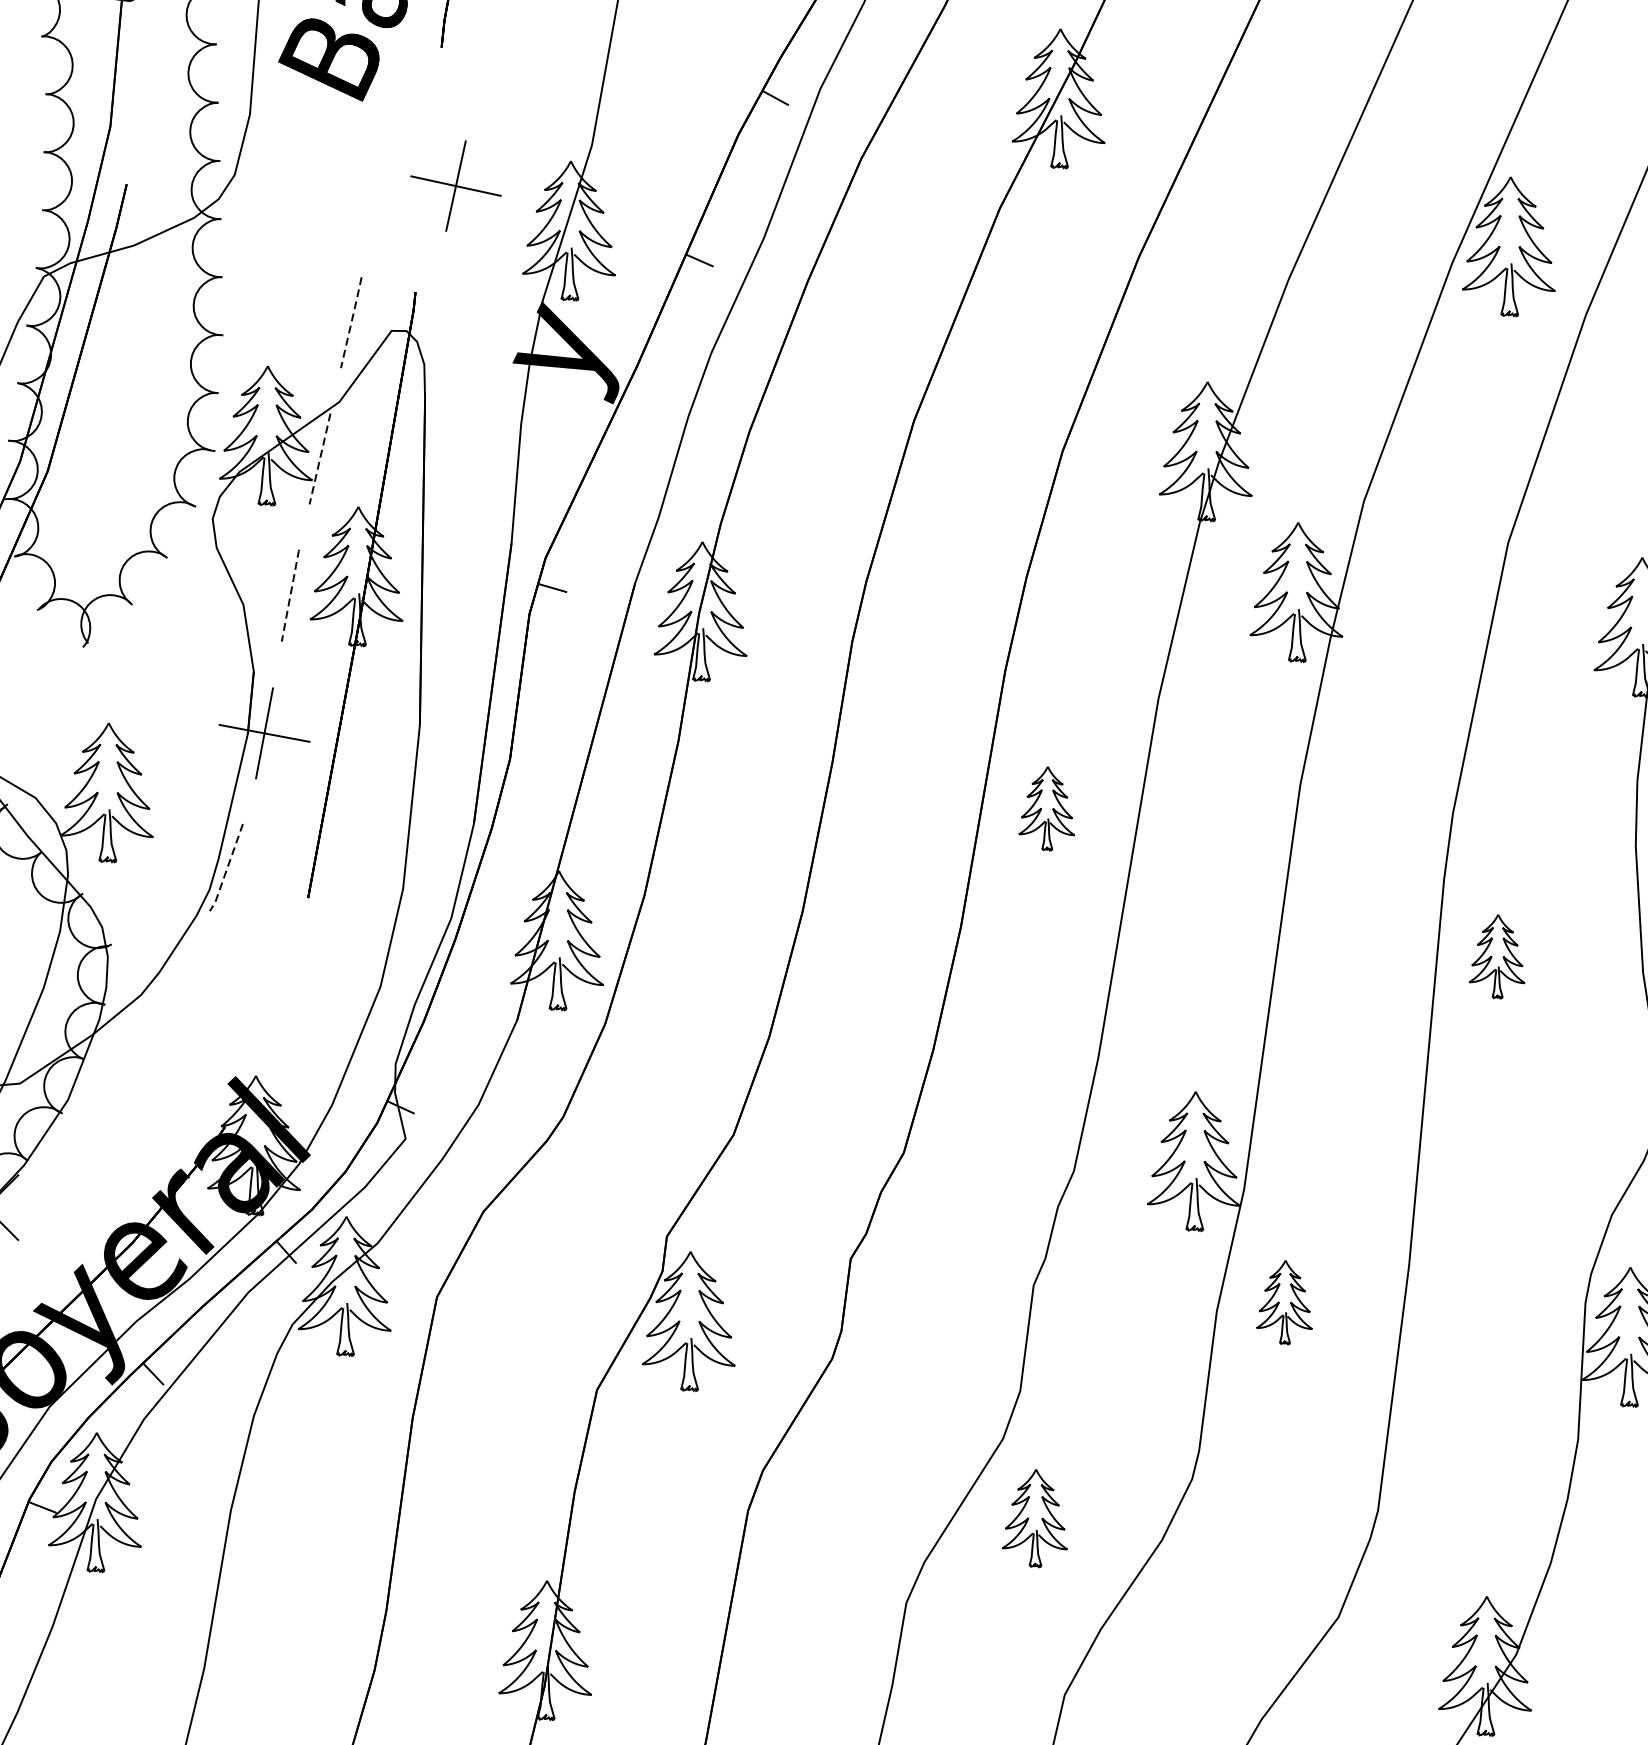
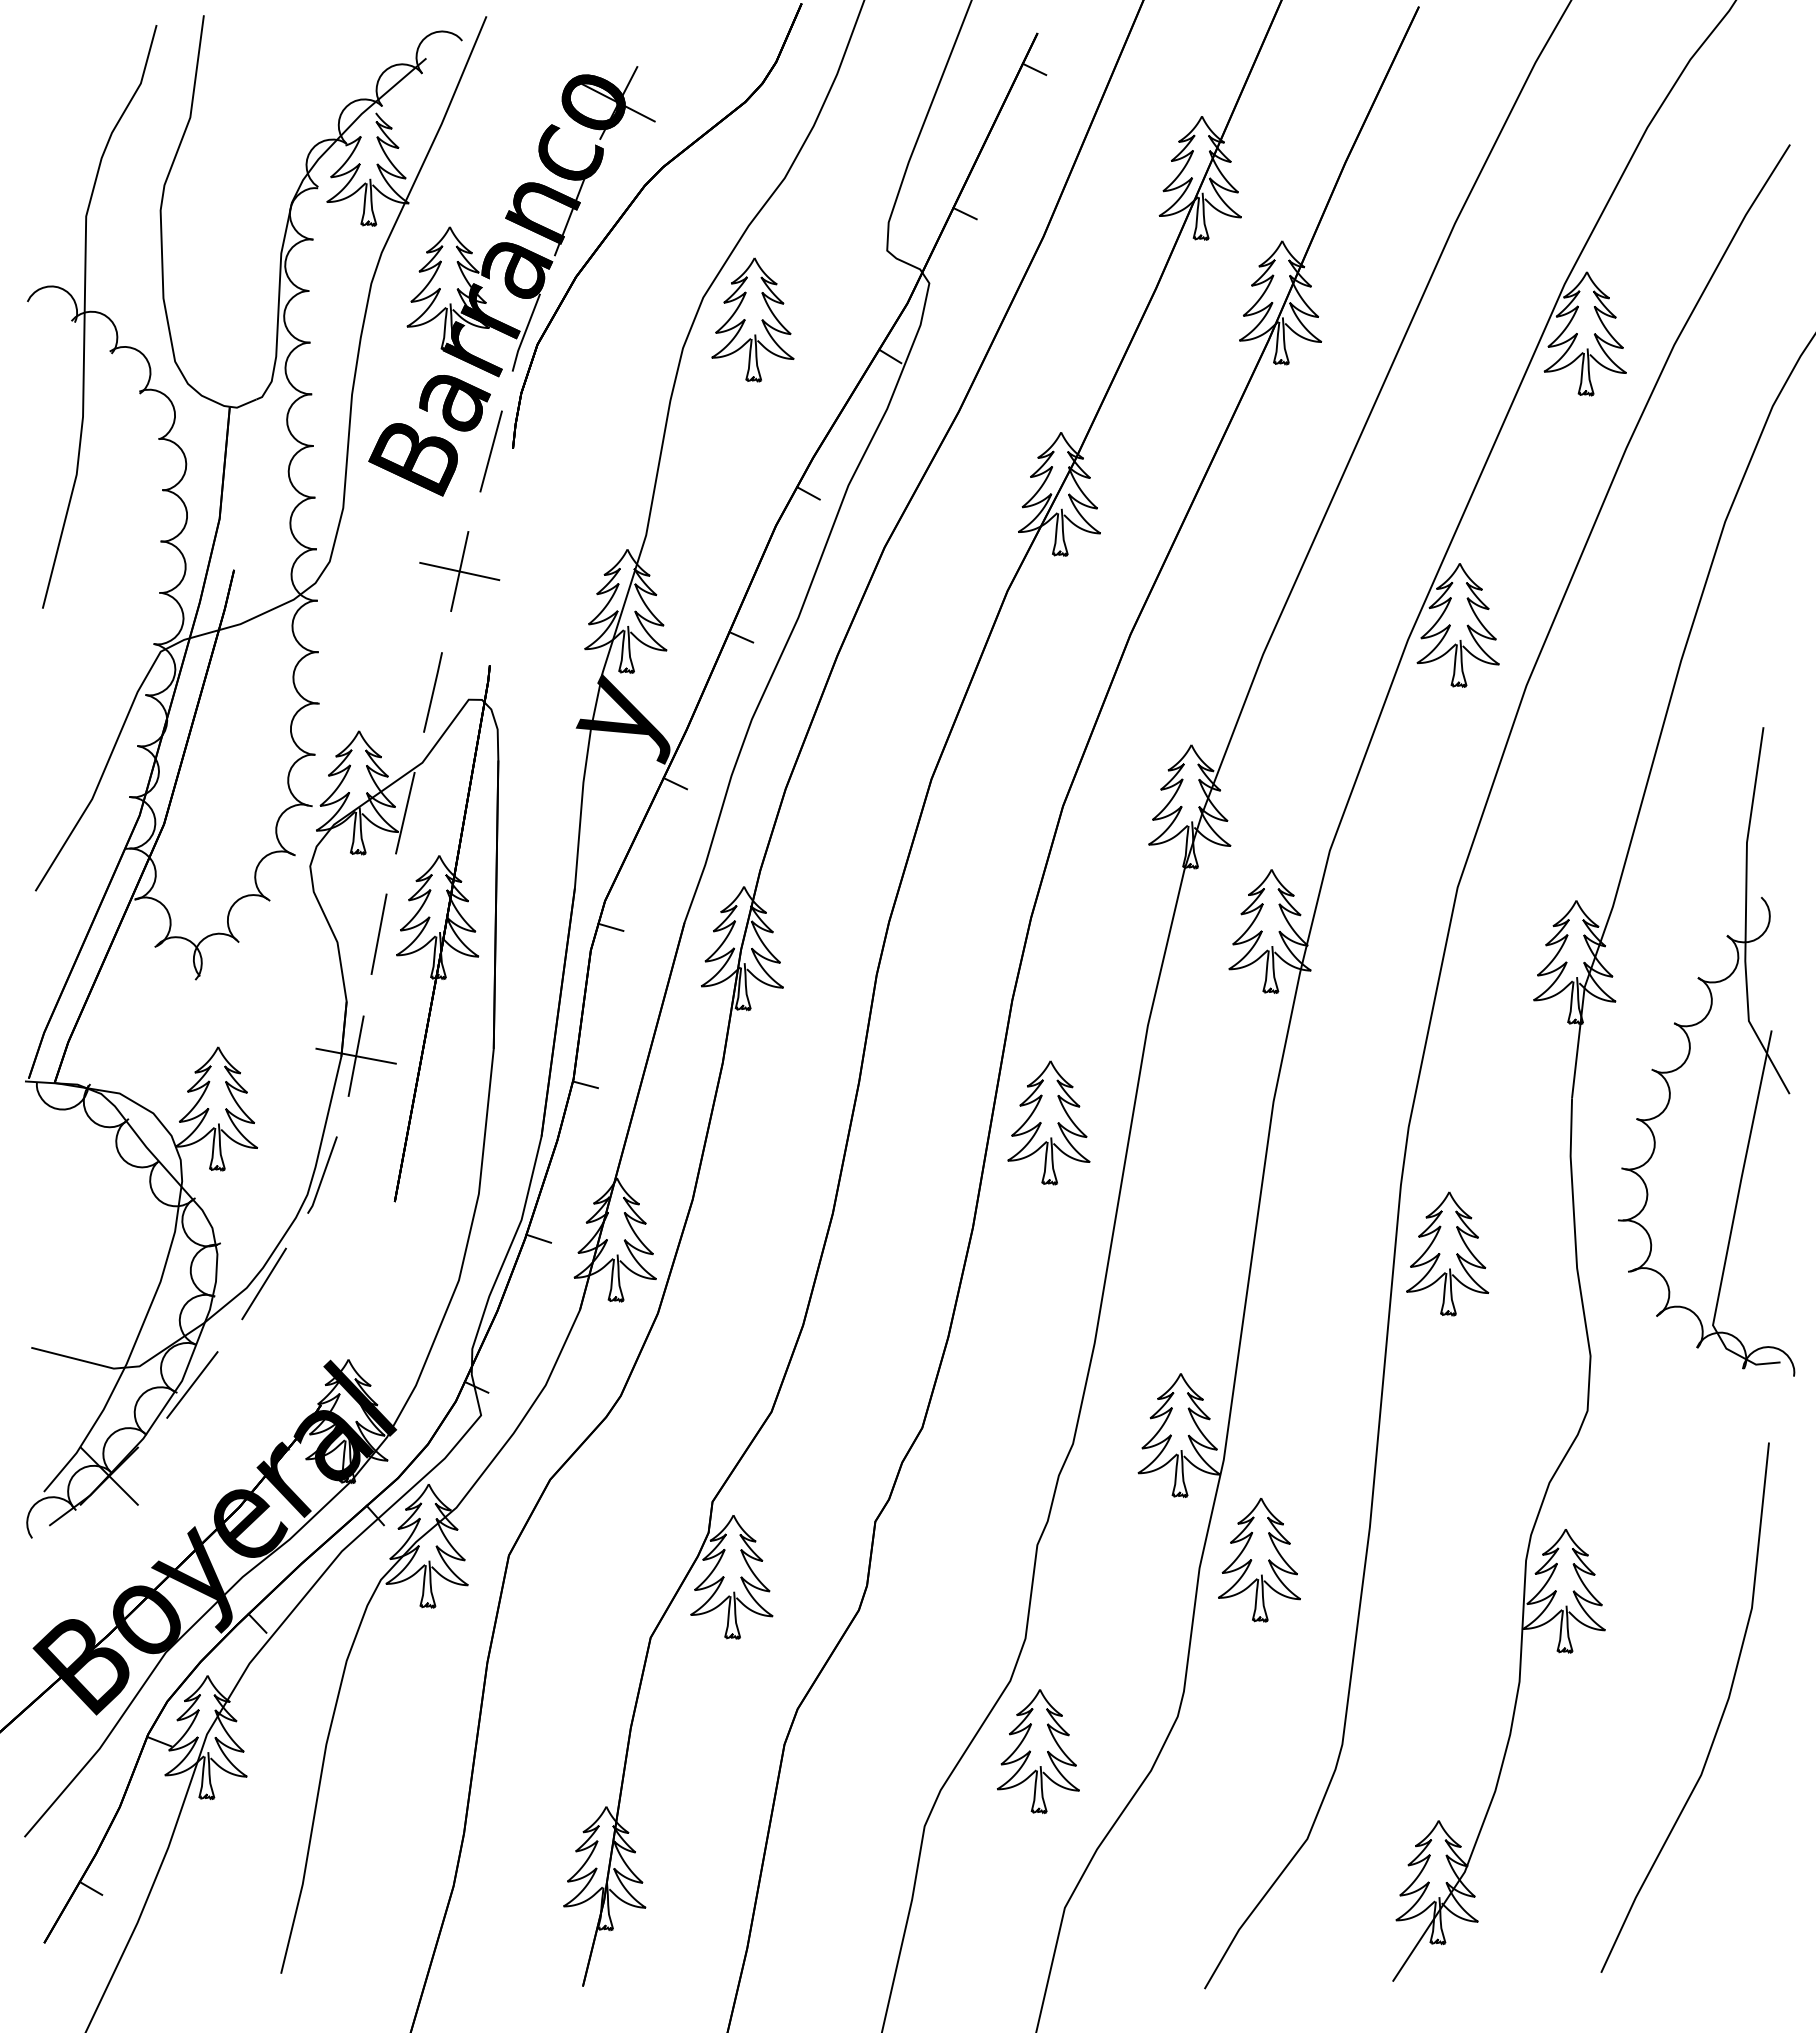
line: (416, 50) -> (490, 451), added
part: (455, 186) -> (459, 571), moved
line: (351, 321) -> (433, 691), dashed -> solid
line: (625, 425) -> (675, 783), added
line: (320, 459) -> (405, 813), dashed -> solid
line: (290, 595) -> (379, 934), dashed -> solid
line: (522, 765) -> (584, 1084), added
part: (1046, 808) -> (1048, 1122), size x1.67
line: (226, 869) -> (322, 1176), dashed -> solid
line: (470, 939) -> (538, 1238), added
part: (1496, 956) -> (1447, 1253), size x1.67
line: (159, 990) -> (263, 1283), added
line: (79, 1104) -> (192, 1384), added
part: (1284, 1302) -> (1259, 1560), size x1.67
part: (1034, 1518) -> (1038, 1751), size x1.43

